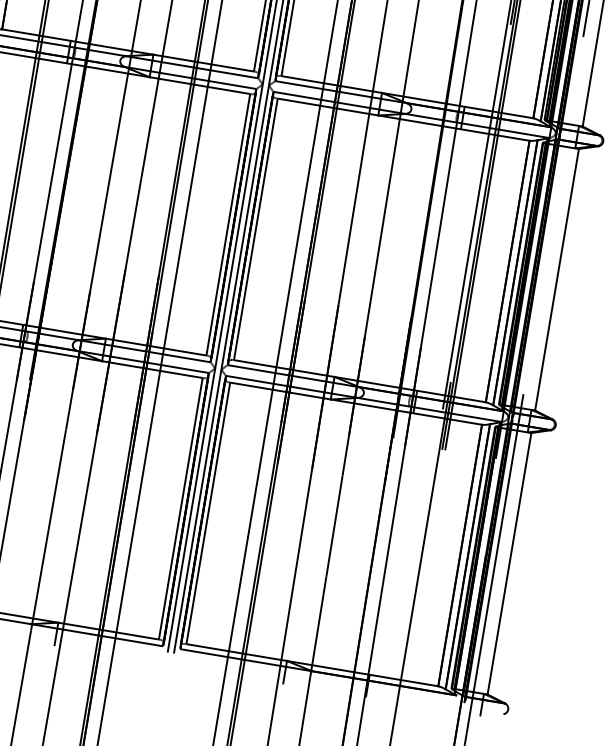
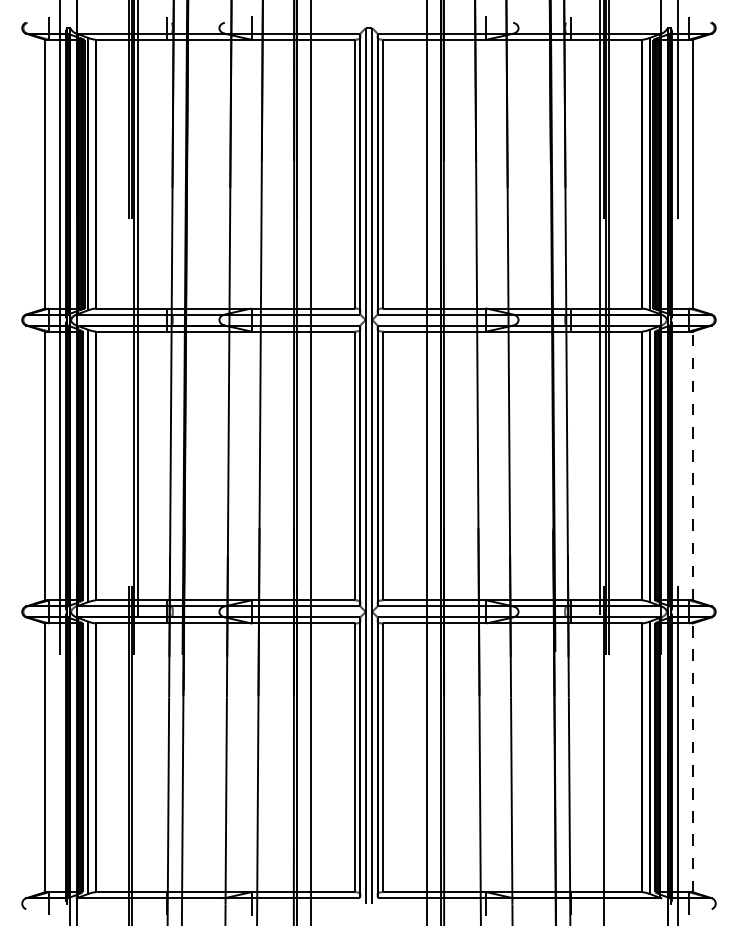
line: (557, 279) -> (692, 465), solid -> dashed
line: (509, 563) -> (692, 757), solid -> dashed

